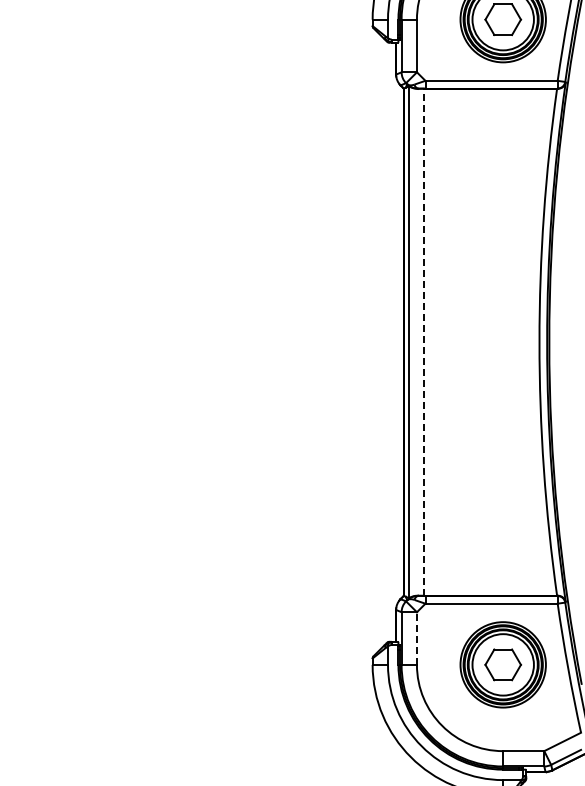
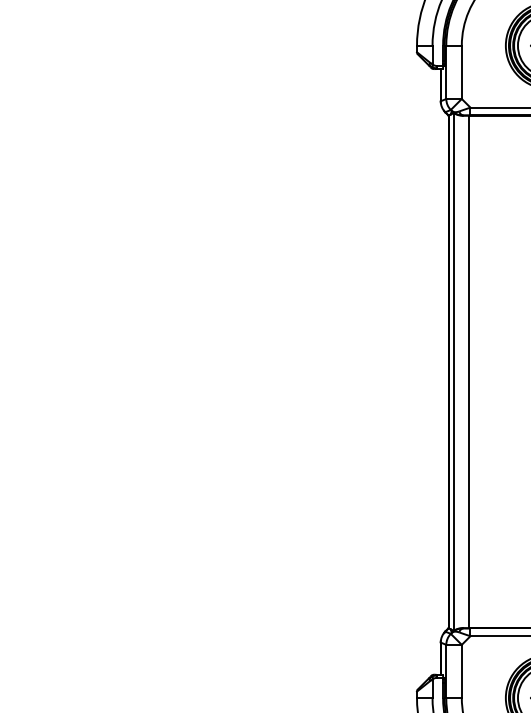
line: (424, 341) -> (469, 371), dashed -> solid
line: (416, 638) -> (461, 671), dashed -> solid

